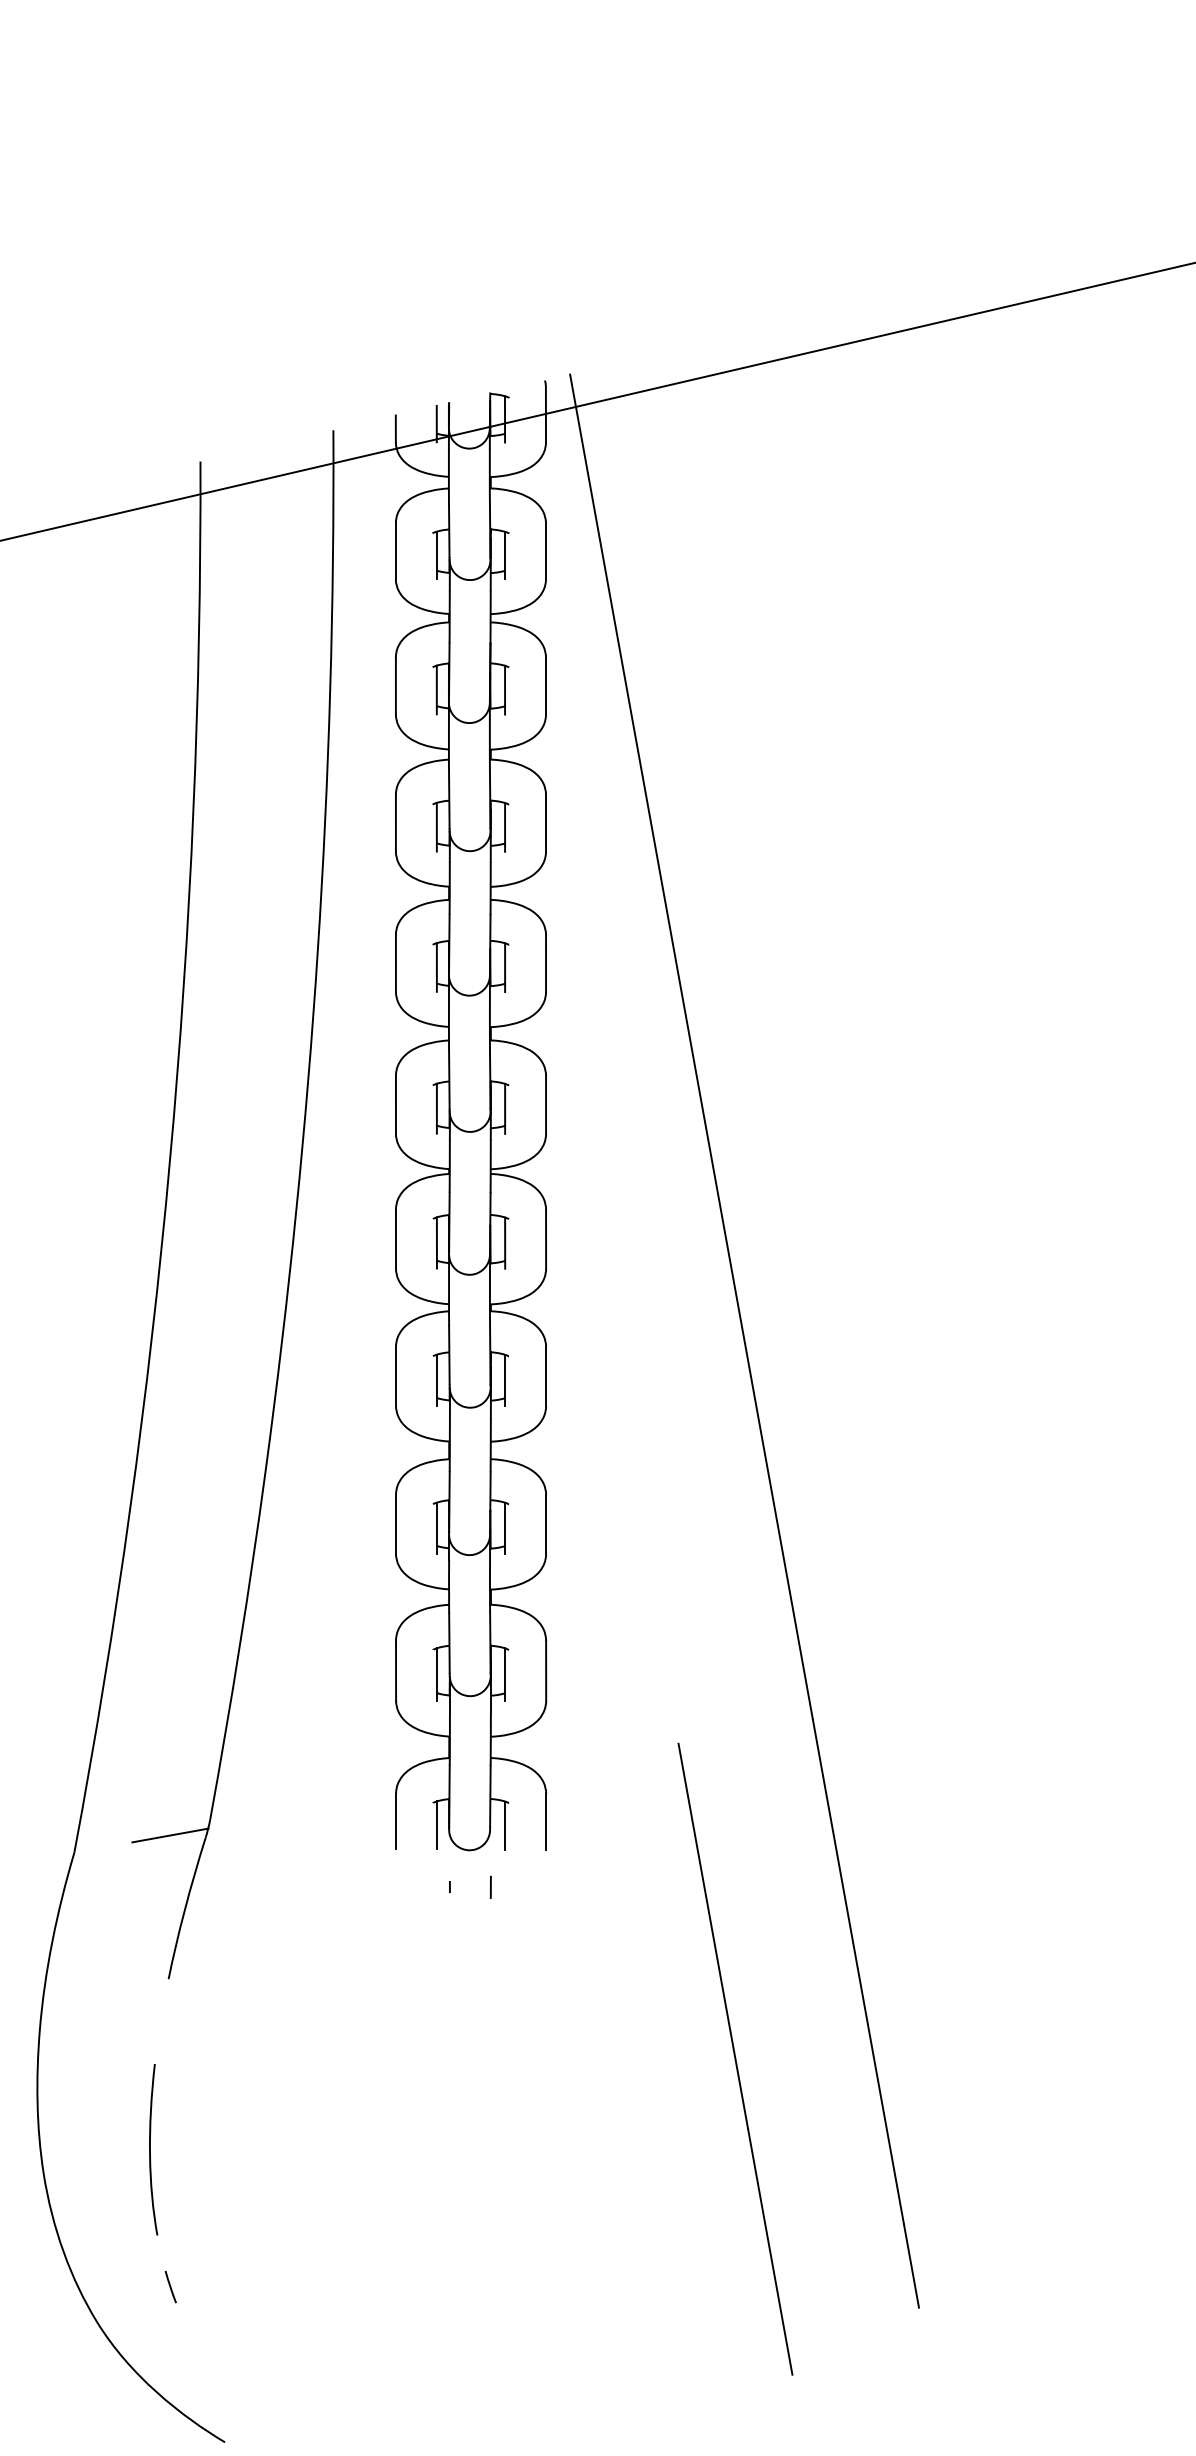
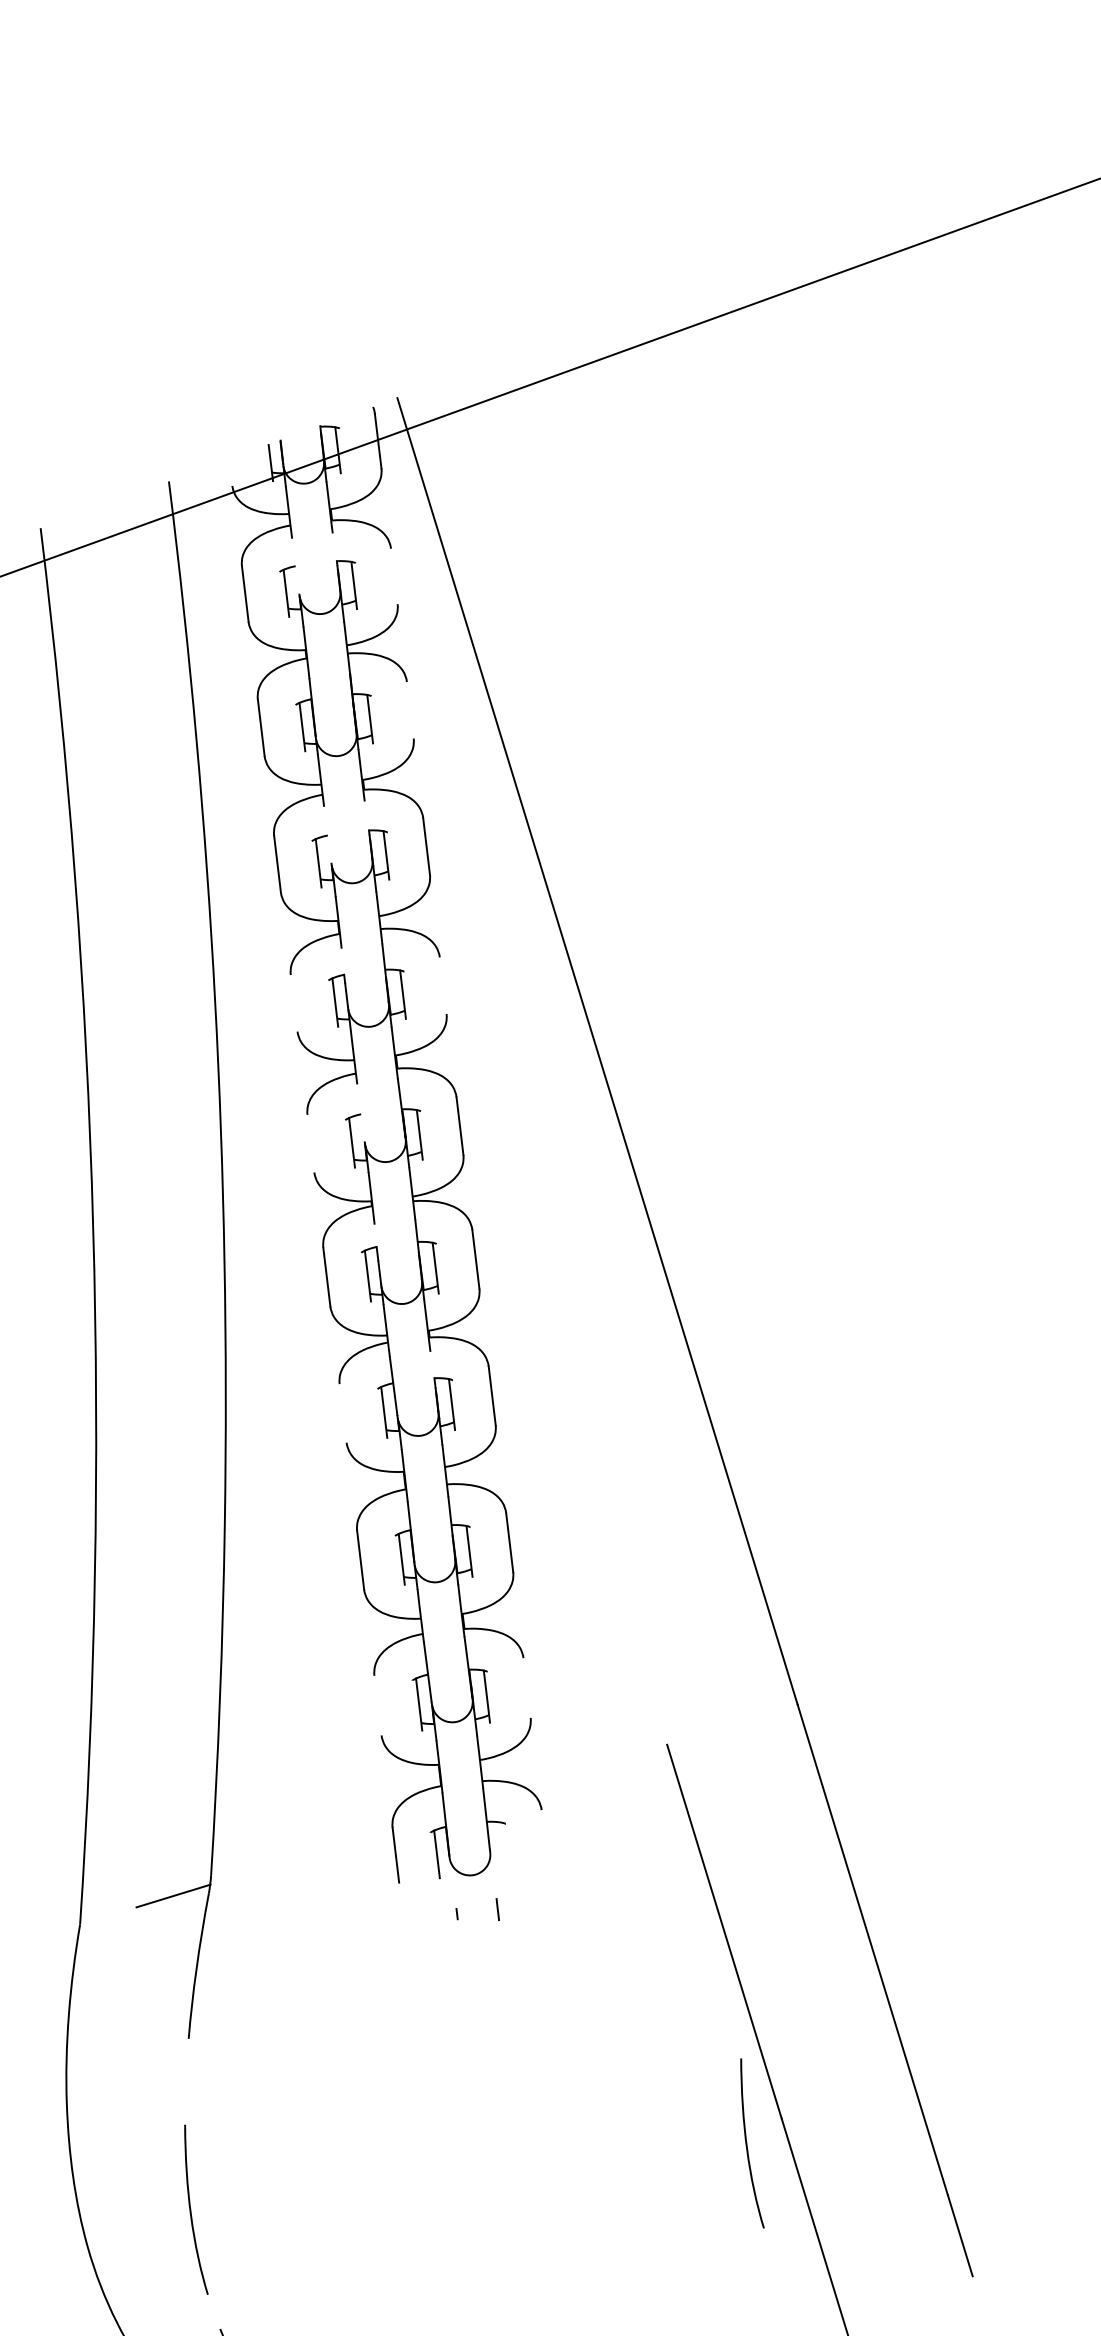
line: (395, 428) -> (230, 472), removed
line: (489, 528) -> (335, 560), removed
line: (448, 529) -> (294, 566), removed
line: (545, 551) -> (393, 576), removed
line: (545, 685) -> (409, 709), removed
line: (449, 799) -> (327, 834), removed
line: (489, 799) -> (367, 829), removed
line: (449, 943) -> (344, 977), removed
line: (395, 962) -> (293, 1002), removed
line: (546, 963) -> (443, 985), removed
line: (449, 1079) -> (361, 1112), removed
line: (395, 1104) -> (310, 1143), removed
line: (449, 1221) -> (377, 1253), removed
line: (490, 1354) -> (434, 1380), removed
line: (396, 1375) -> (343, 1412), removed
line: (396, 1670) -> (378, 1705), removed
line: (546, 1670) -> (527, 1687), removed
line: (546, 1821) -> (545, 1837), removed
line: (505, 1825) -> (505, 1846), removed
curve: (710, 2149) -> (746, 2143), added

